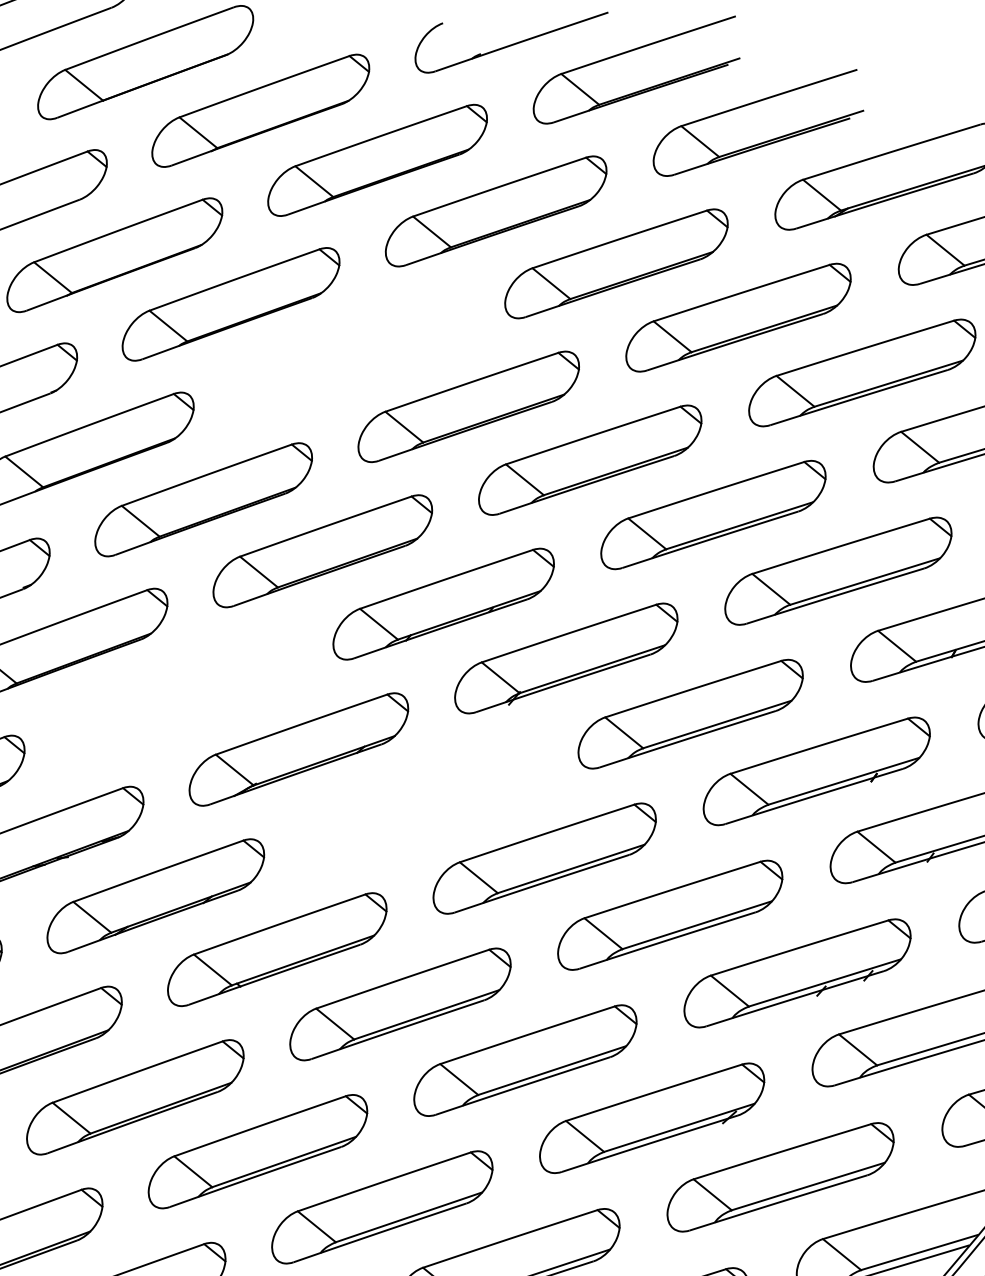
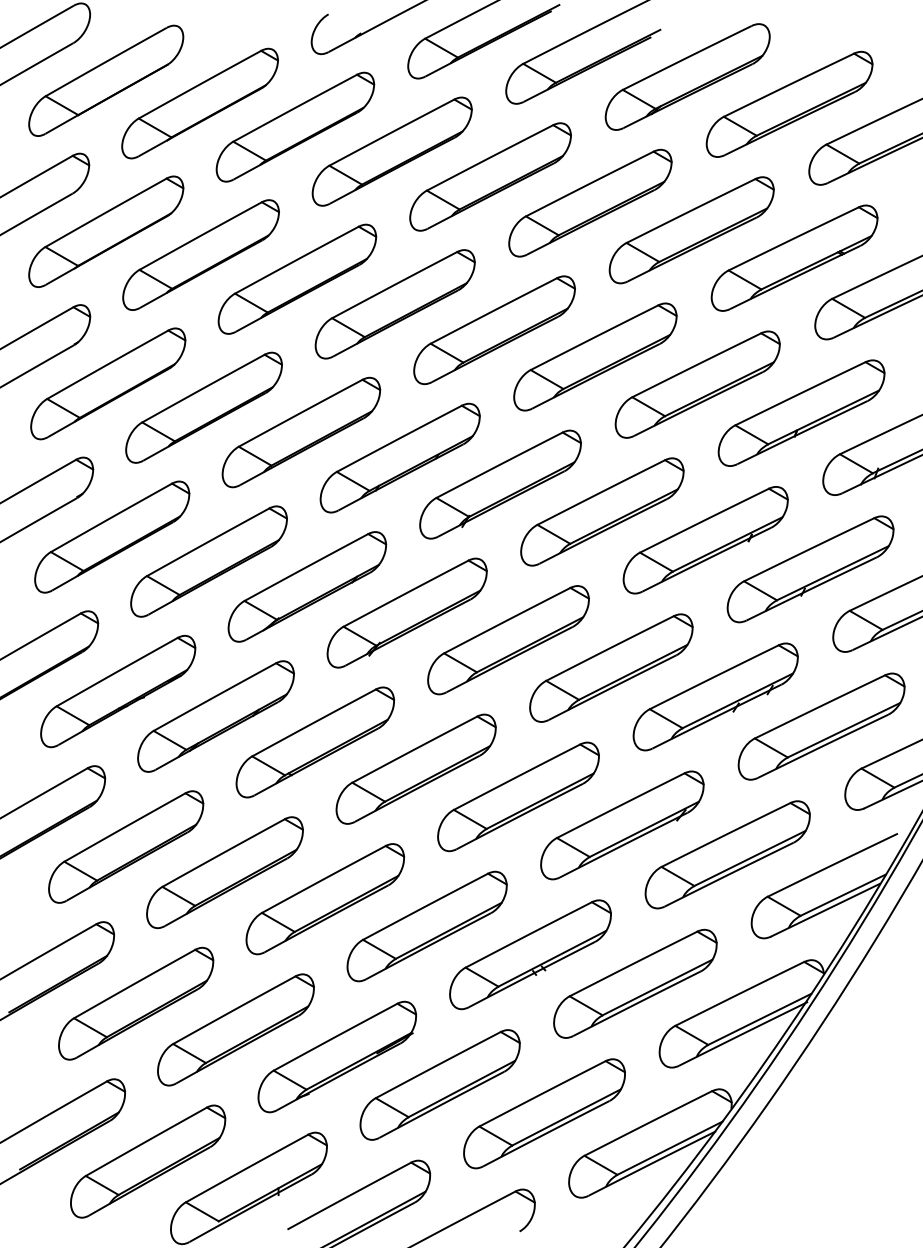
part: (349, 353) -> (297, 278), added
part: (177, 696) -> (208, 561), added
part: (420, 802) -> (406, 612), added

